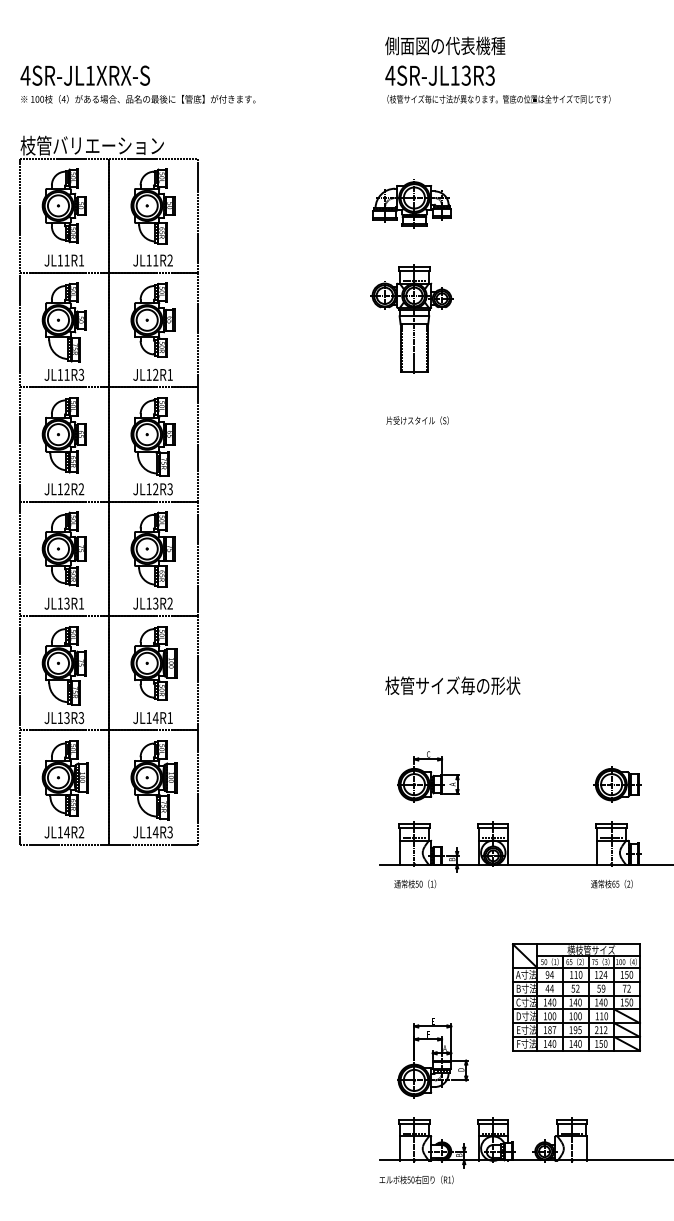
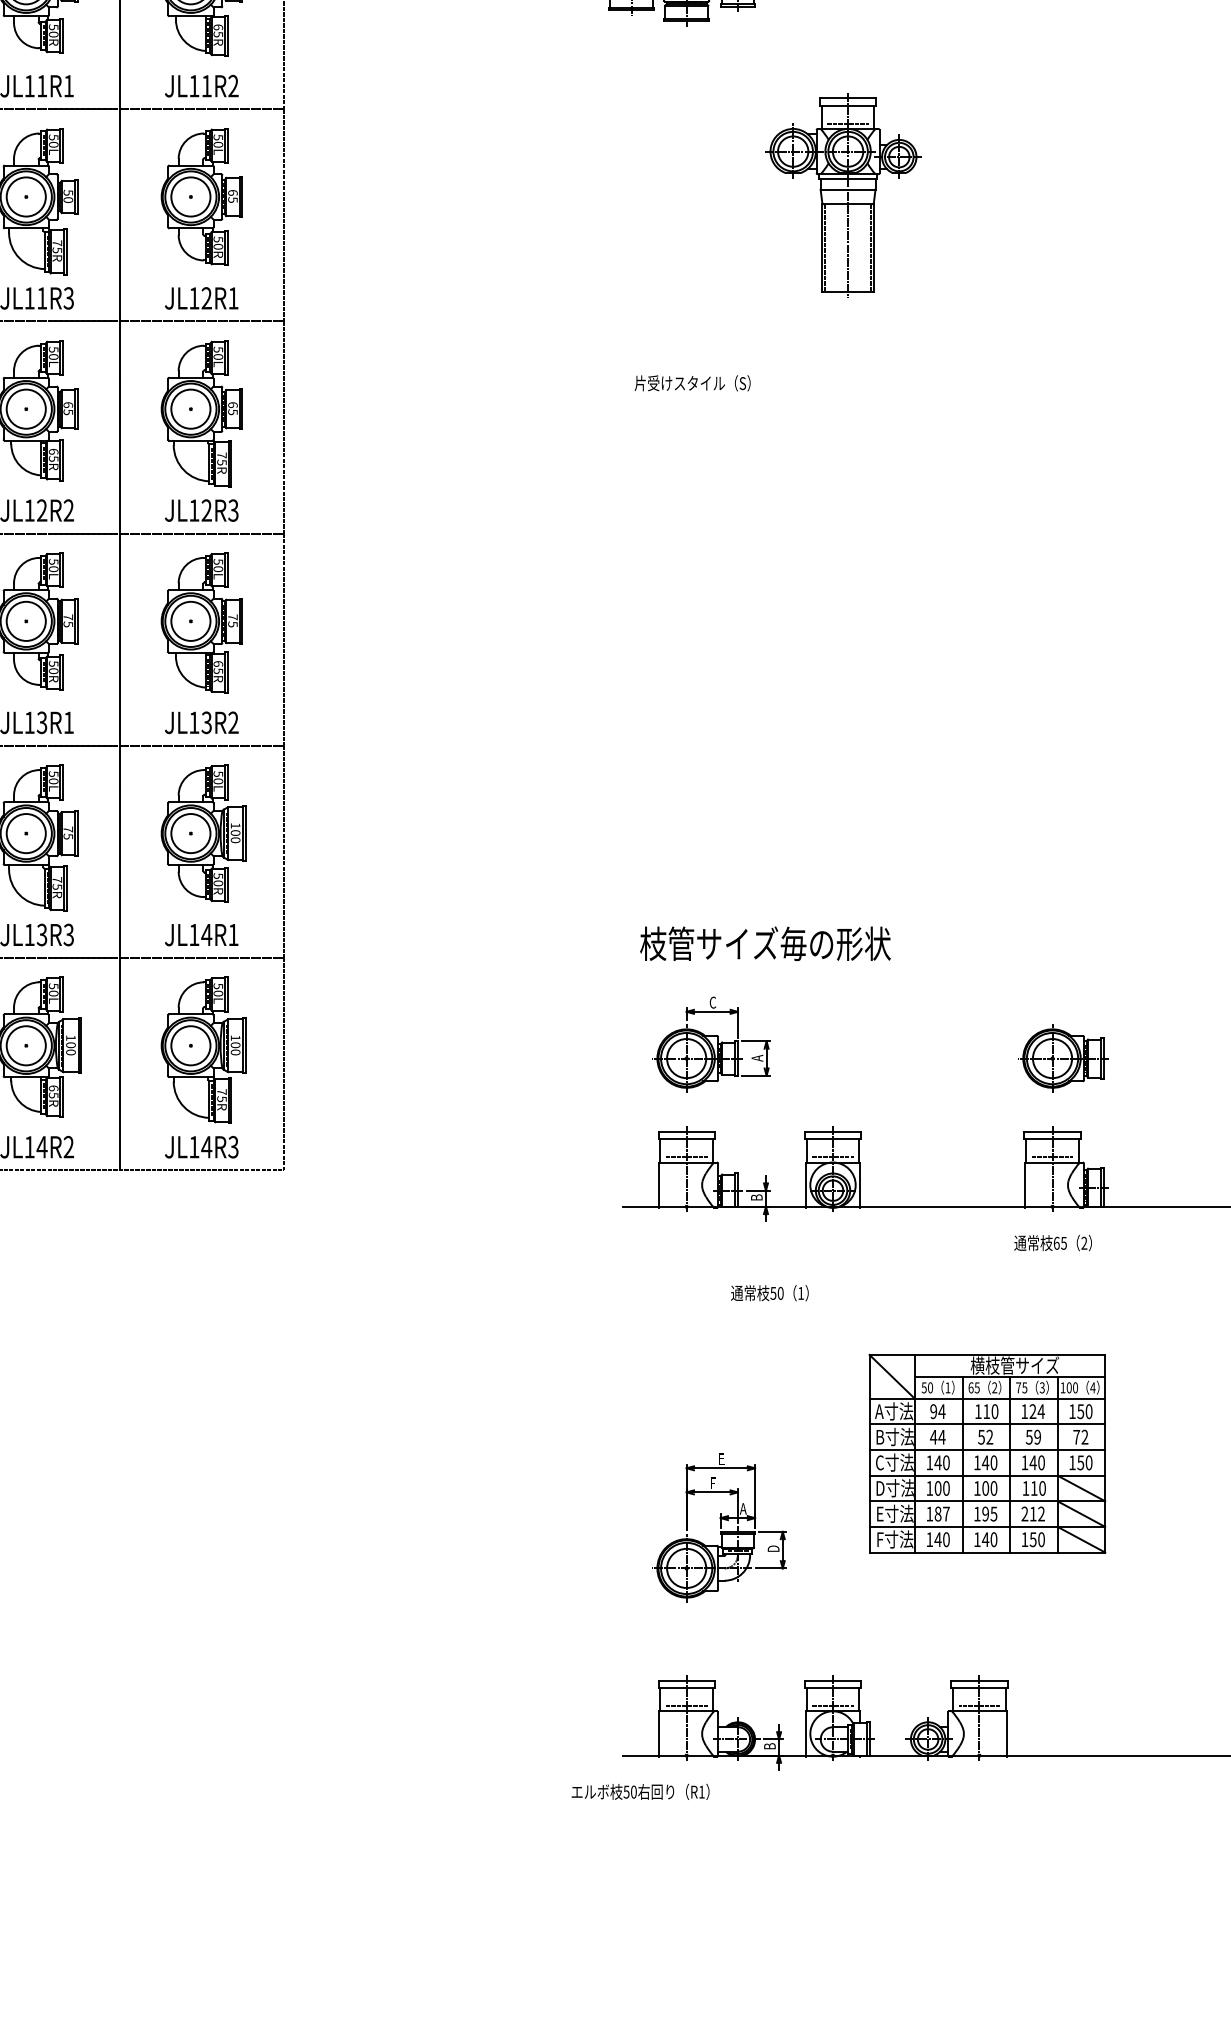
part: (411, 318) -> (842, 193), moved
text: (452, 685) -> (764, 943), moved
text: (415, 883) -> (770, 1292), moved
part: (432, 1058) -> (720, 1527), moved
text: (416, 1179) -> (640, 1791), moved

